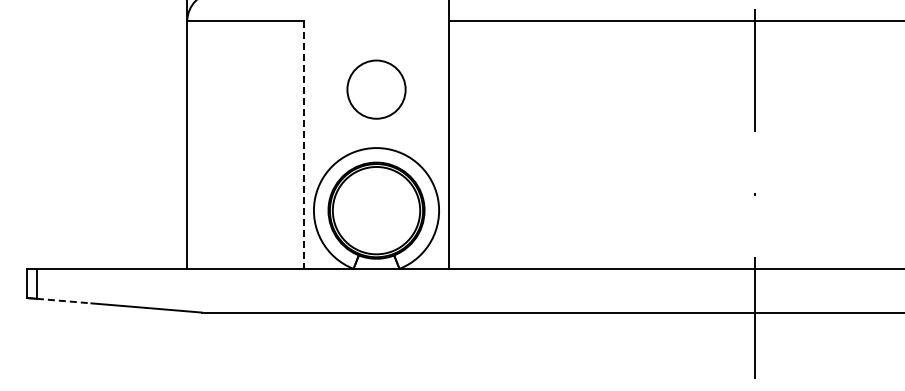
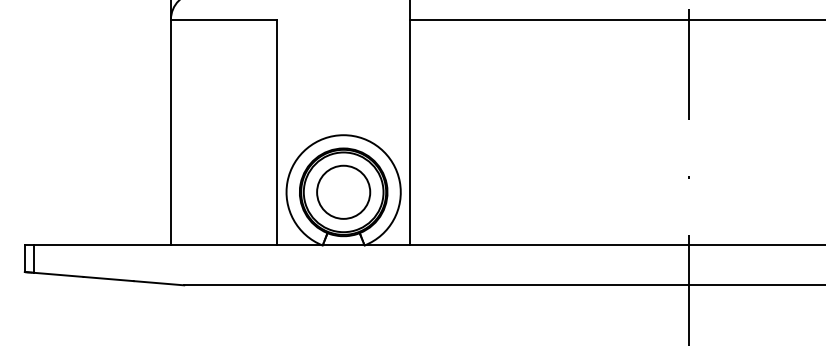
circle: (376, 89) -> (343, 192), moved
line: (303, 145) -> (277, 132), dashed -> solid
line: (64, 301) -> (58, 275), dashed -> solid

